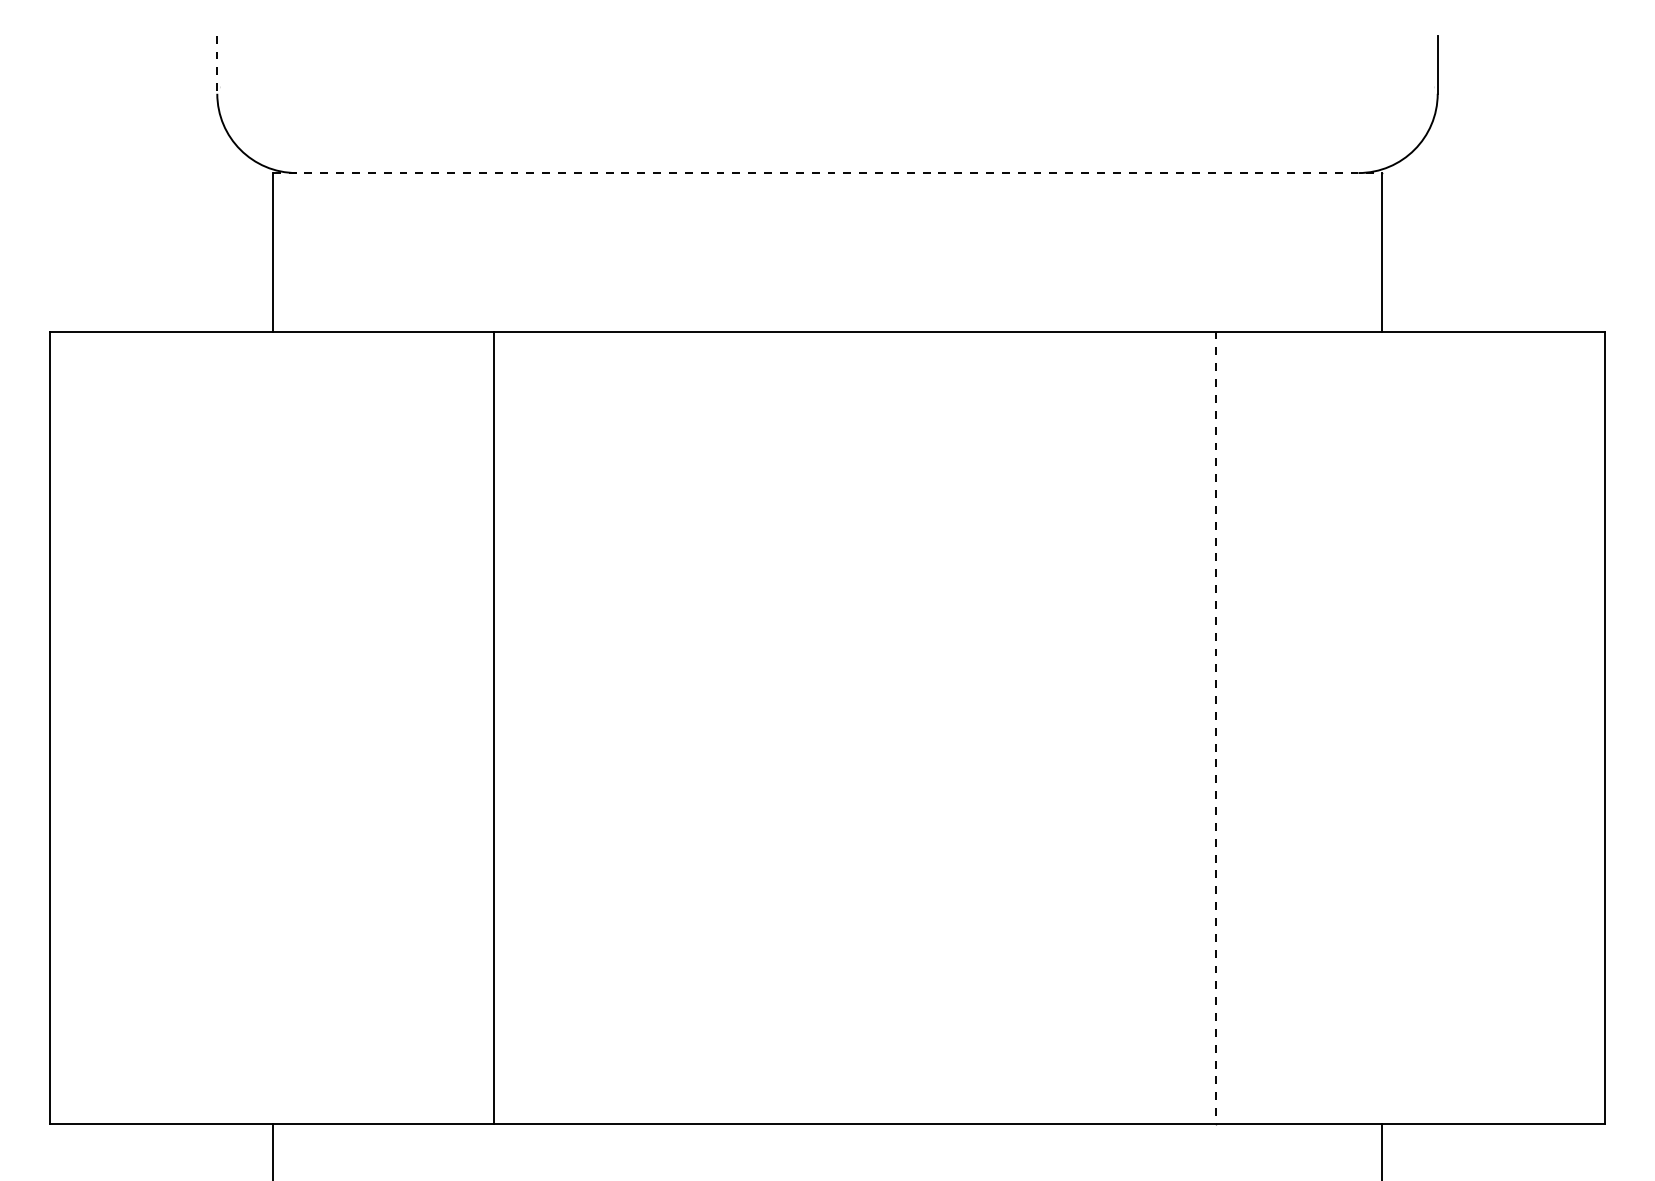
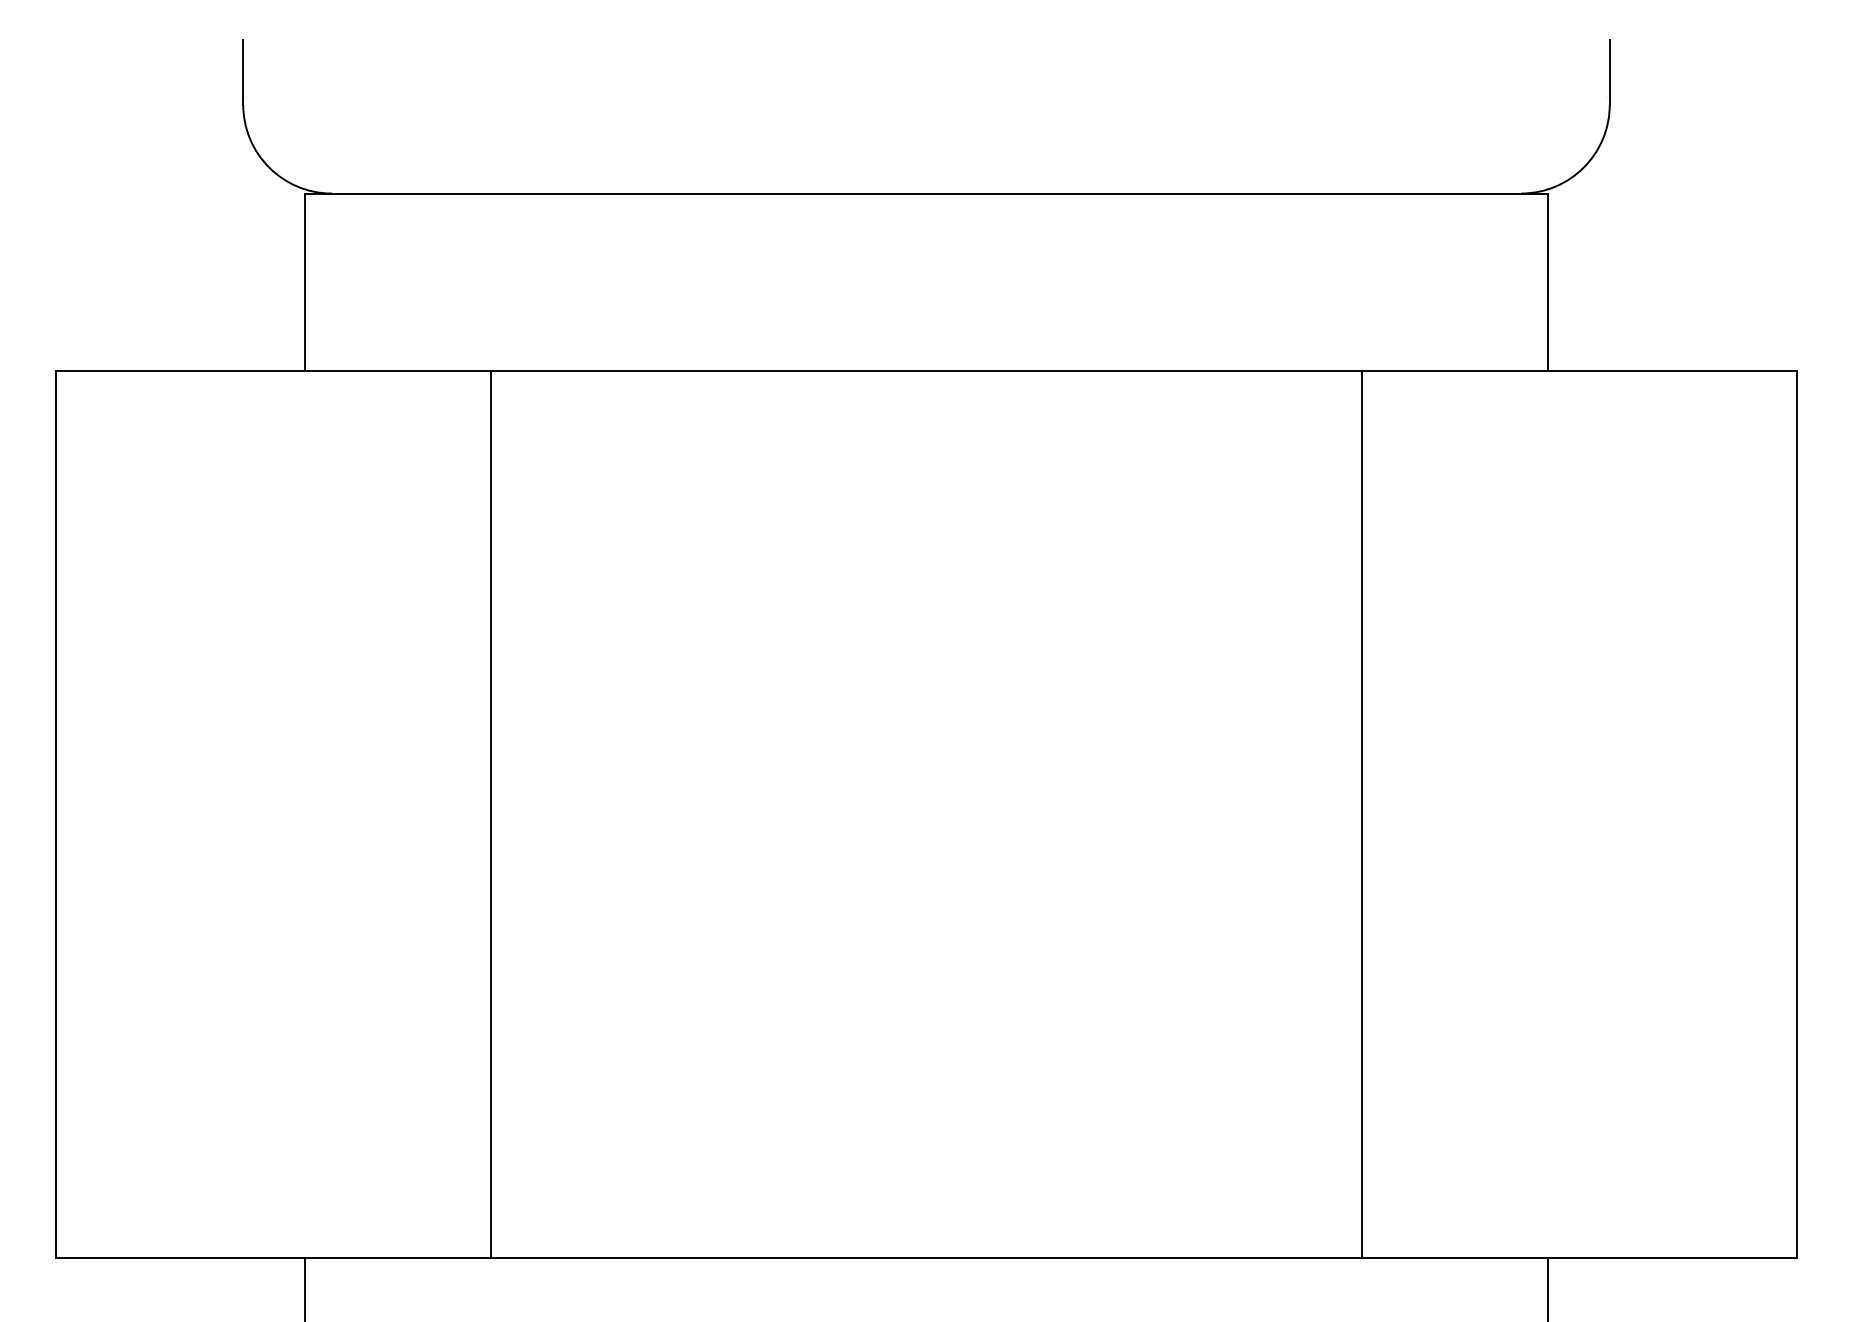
line: (217, 64) -> (243, 72), dashed -> solid
line: (828, 172) -> (927, 193), dashed -> solid
line: (494, 727) -> (491, 814), moved
line: (1215, 727) -> (1361, 814), dashed -> solid

